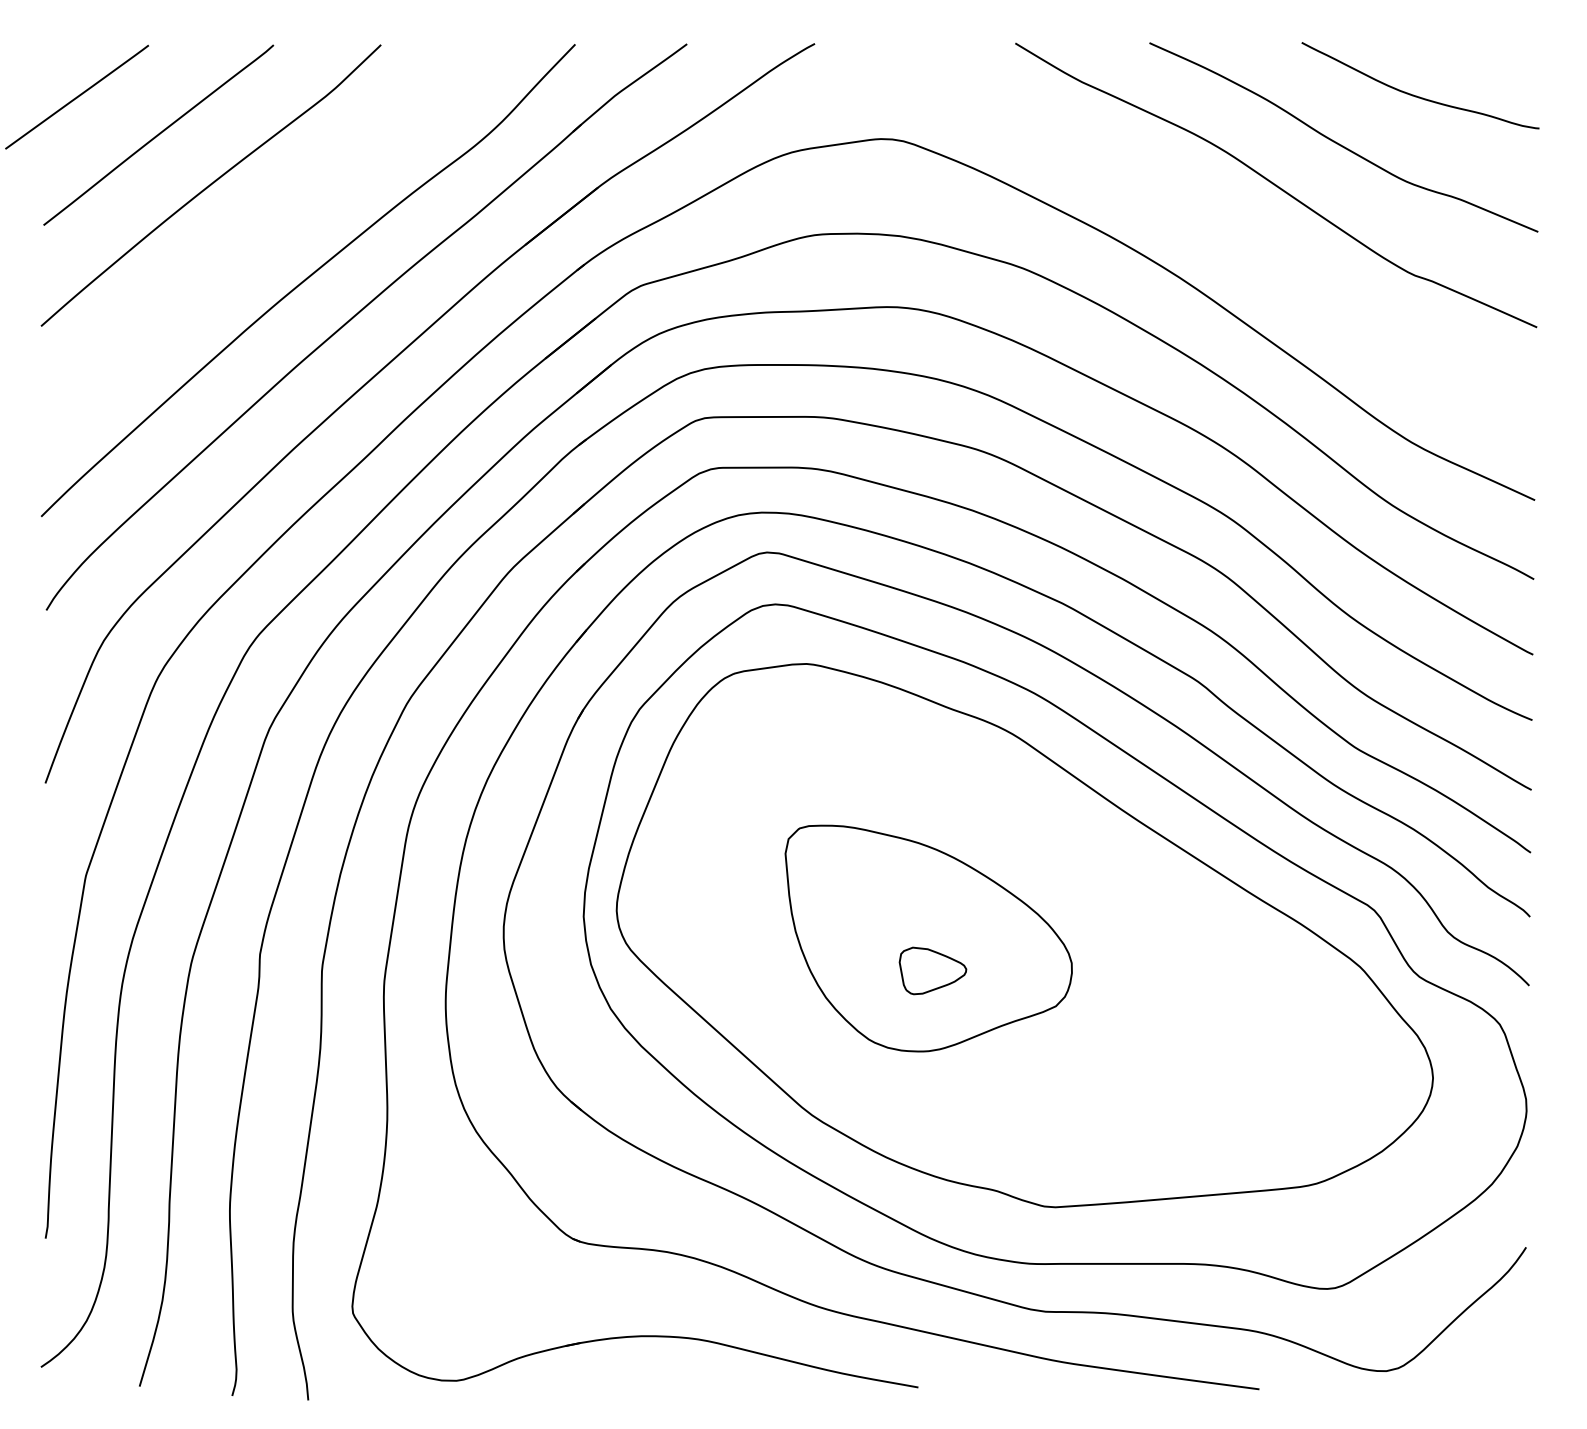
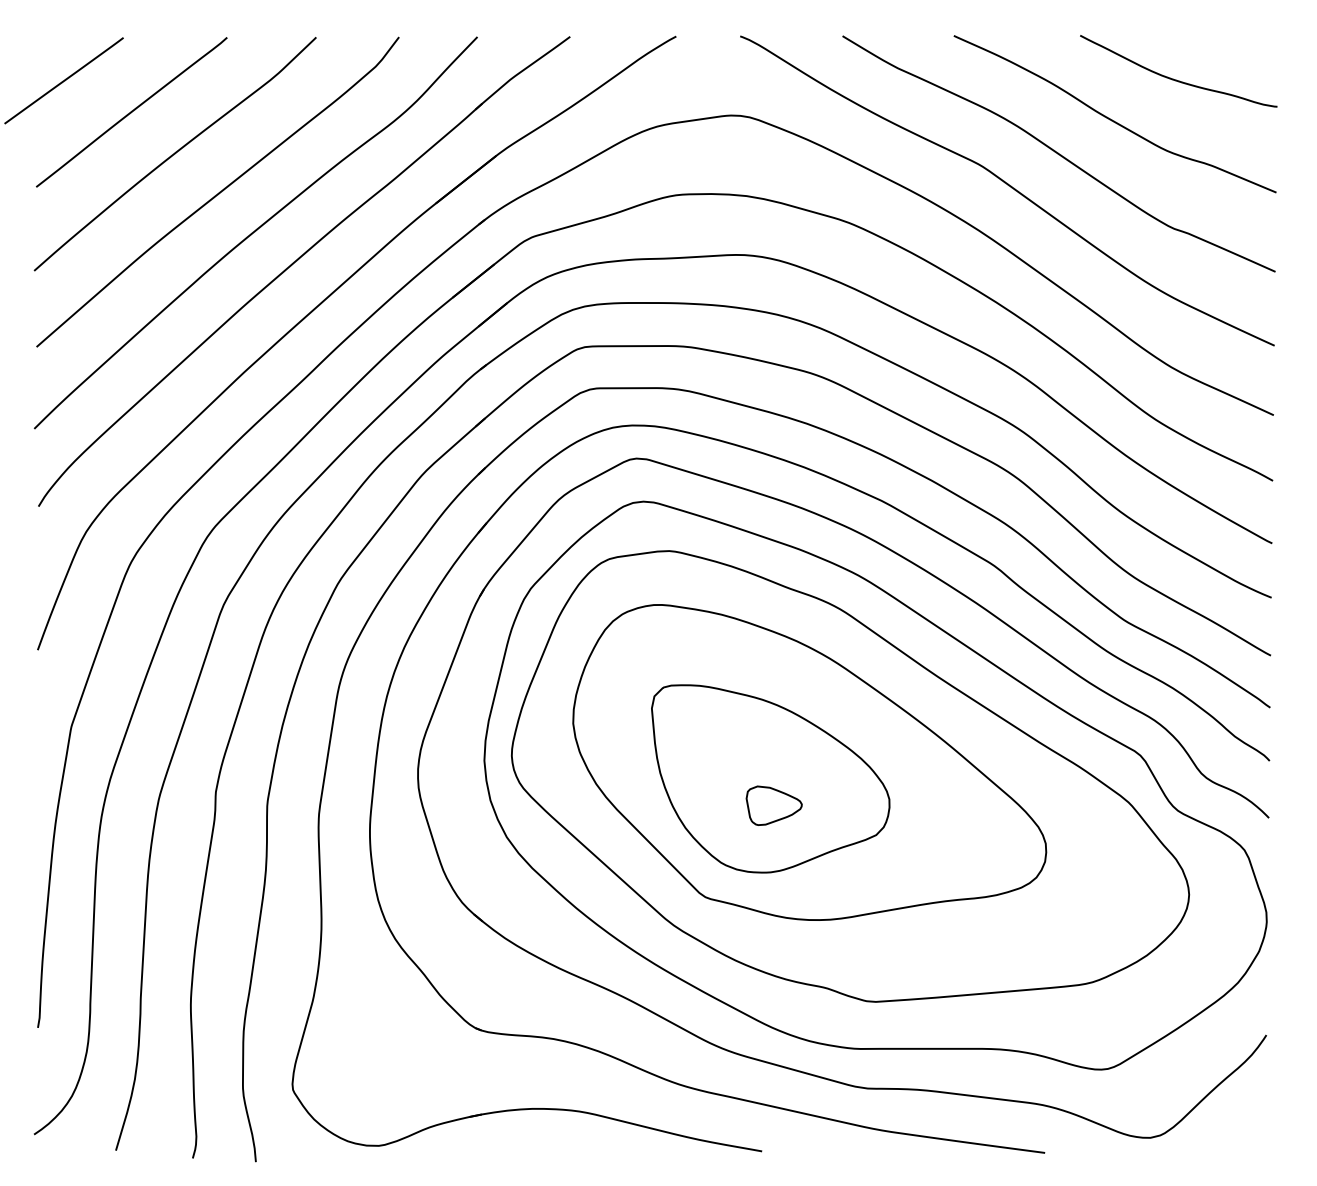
curve: (1215, 224) -> (1008, 186), added
curve: (263, 231) -> (218, 192), added
part: (975, 918) -> (809, 762), added

